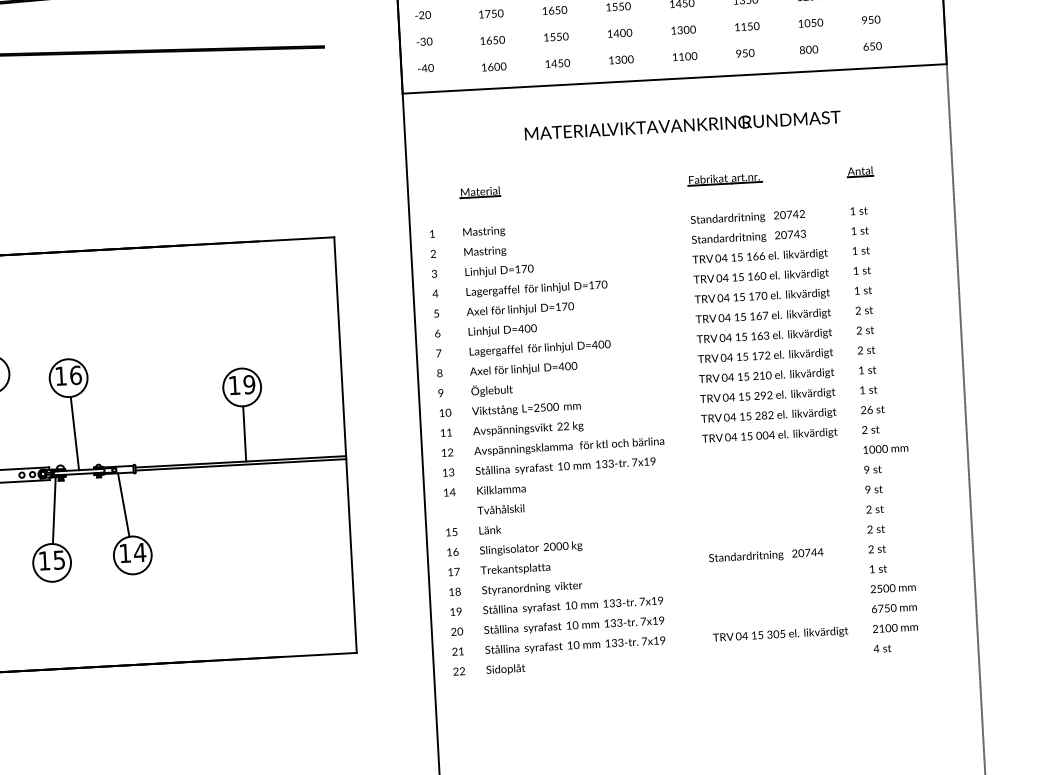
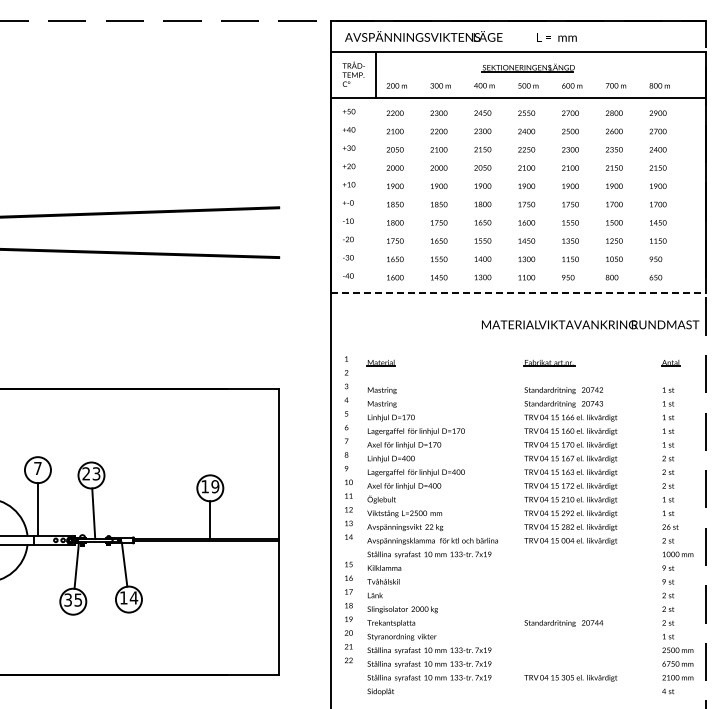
line: (675, 78) -> (519, 292), solid -> dashed
text: (682, 125) -> (590, 324), moved
text: (68, 375) -> (91, 473), 16 -> 23
part: (882, 409) -> (677, 527), moved
text: (446, 452) -> (348, 509), moved
text: (43, 560) -> (67, 599), 15 -> 35

